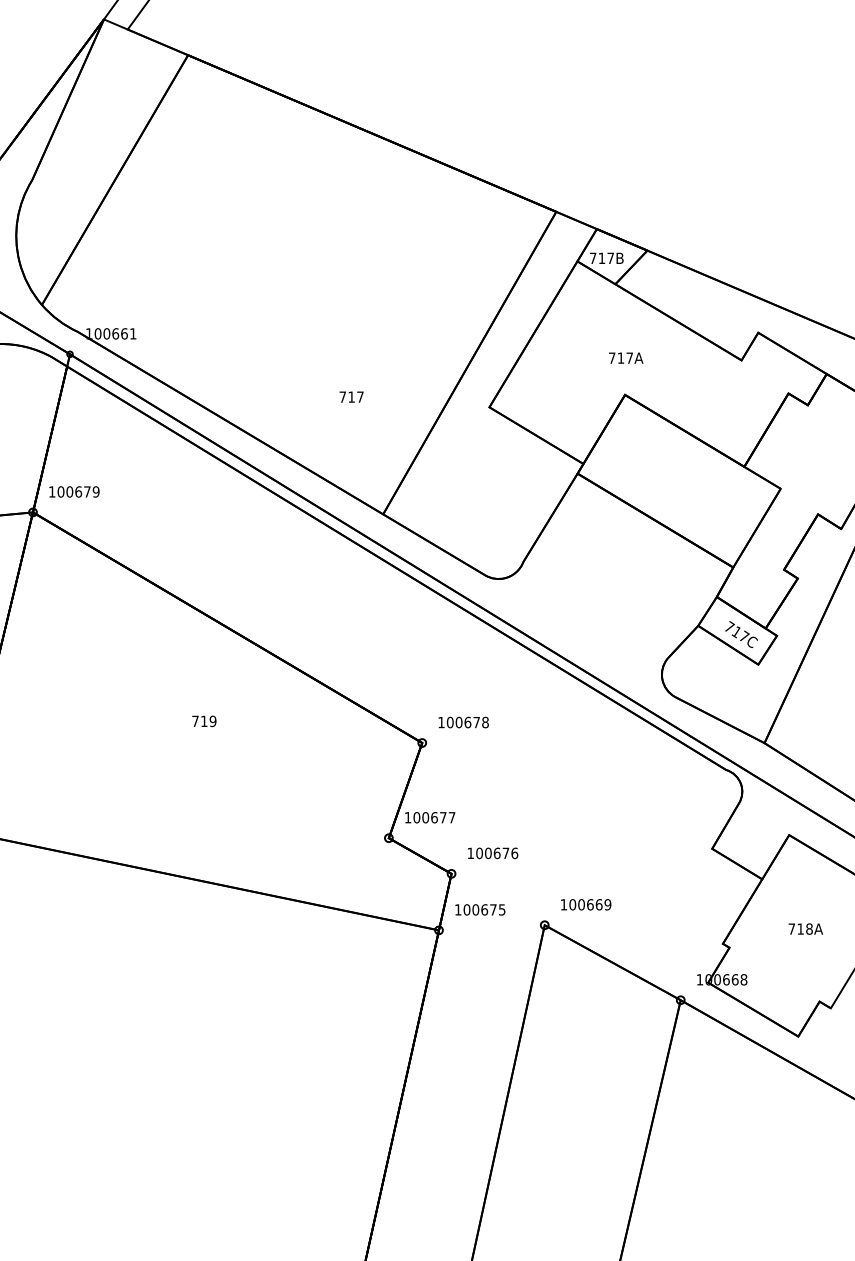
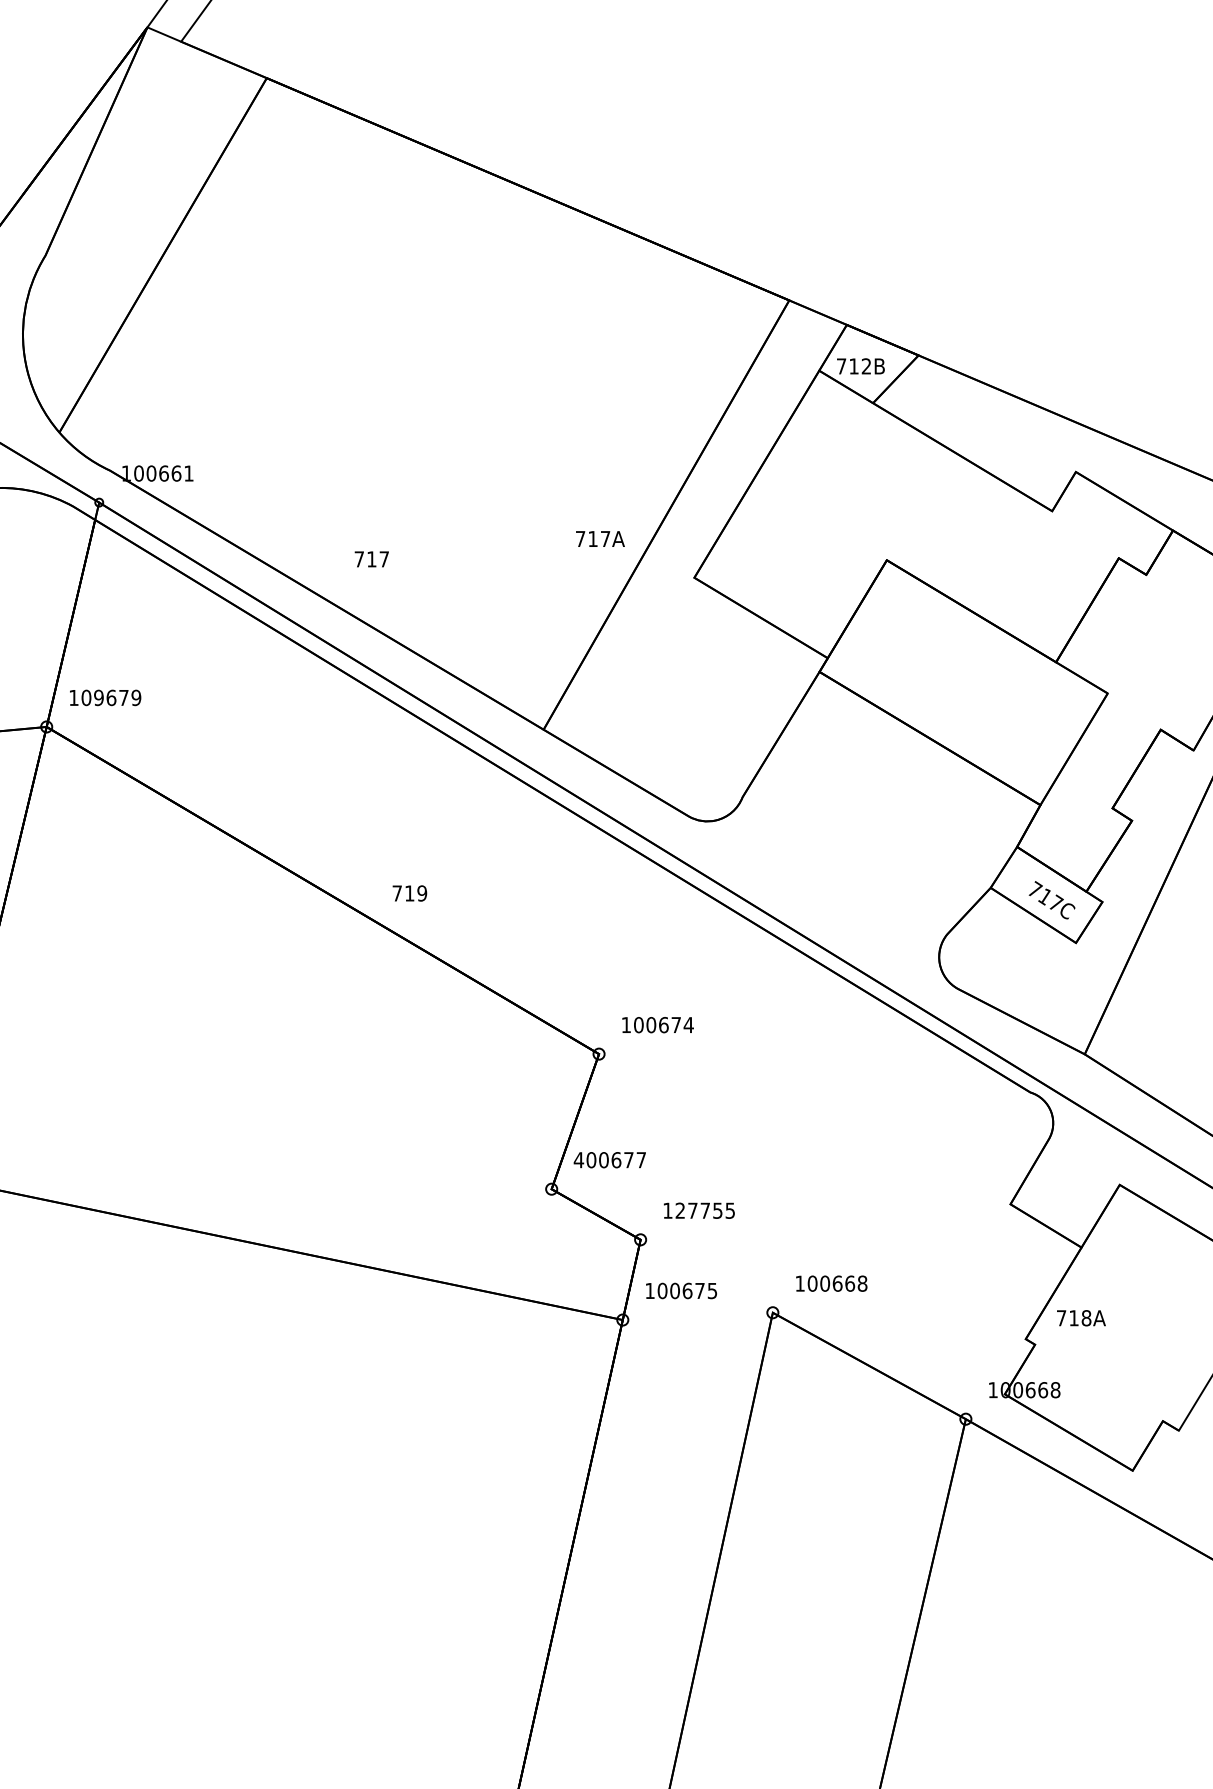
text: (610, 258) -> (866, 366), 717B -> 712B
text: (626, 357) -> (600, 538), moved
text: (351, 397) -> (371, 559), moved
text: (69, 492) -> (98, 698), 100679 -> 109679
text: (204, 721) -> (409, 893), moved
text: (485, 722) -> (688, 1025), 100678 -> 100674
text: (407, 817) -> (578, 1160), 100677 -> 400677
text: (497, 853) -> (705, 1210), 100676 -> 127755
text: (607, 904) -> (862, 1283), 100669 -> 100668
text: (805, 929) -> (1081, 1318), moved

